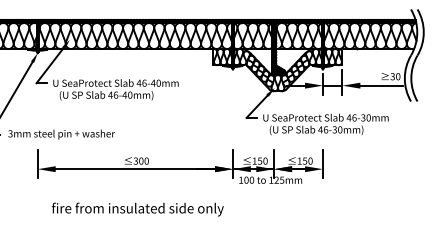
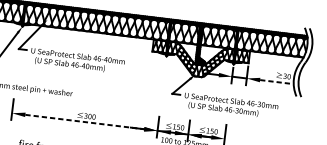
line: (382, 85) -> (276, 81), solid -> dashed
line: (135, 169) -> (84, 122), solid -> dashed

